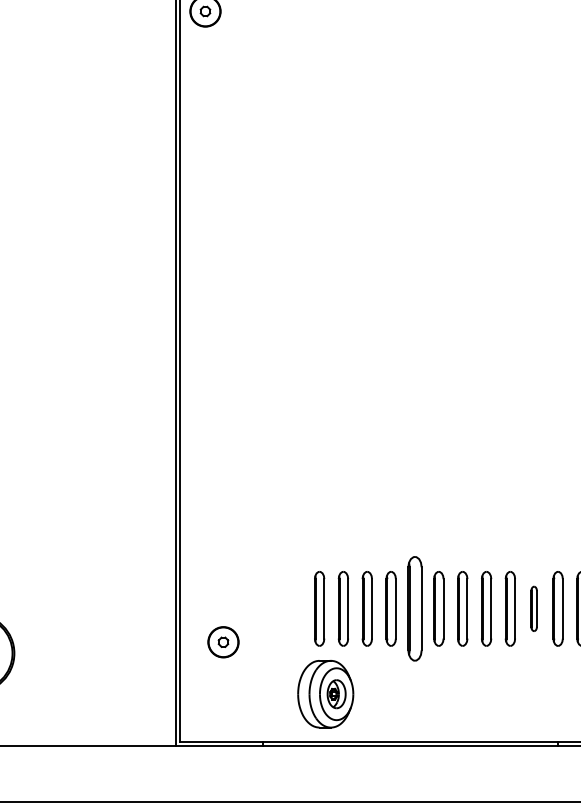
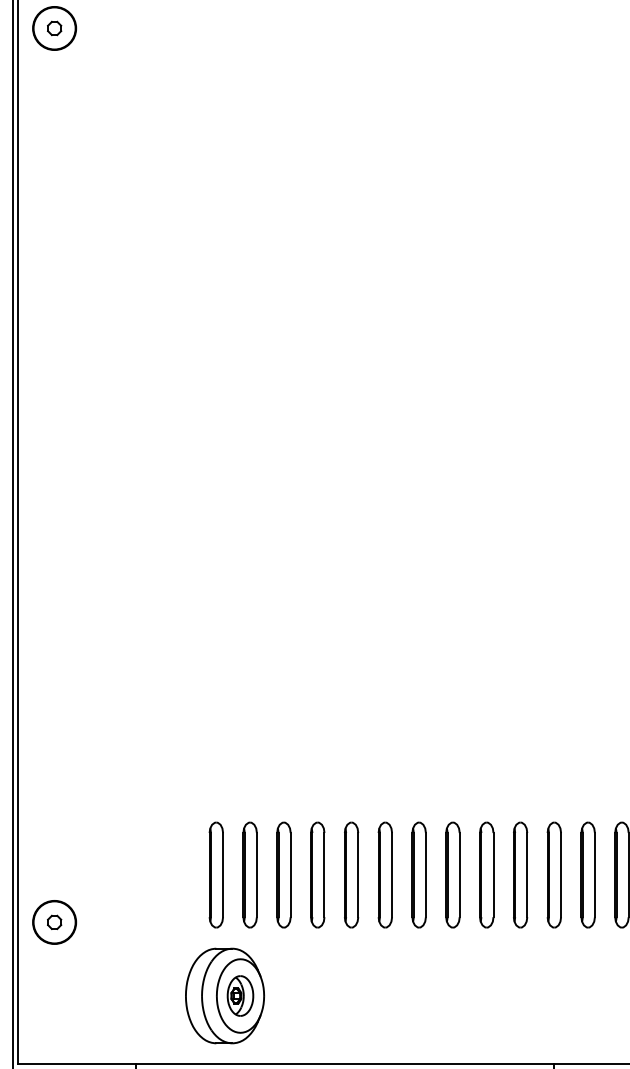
part: (414, 608) -> (350, 874), size x0.71
part: (533, 608) -> (519, 874), size x1.67
part: (223, 642) -> (54, 922), moved

